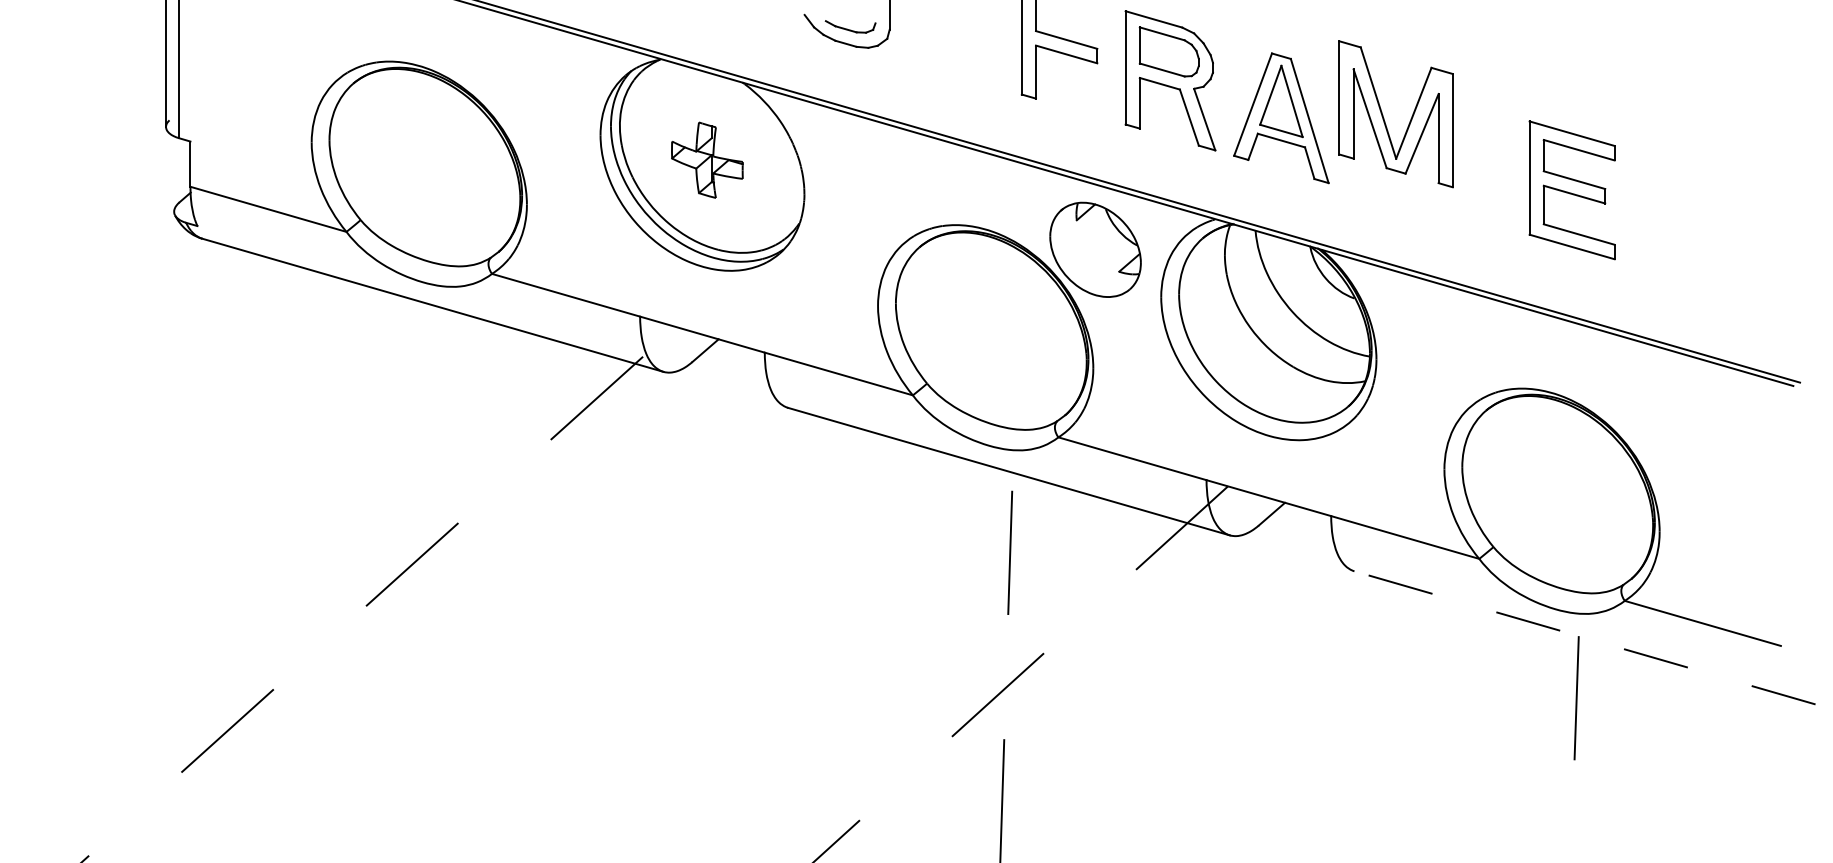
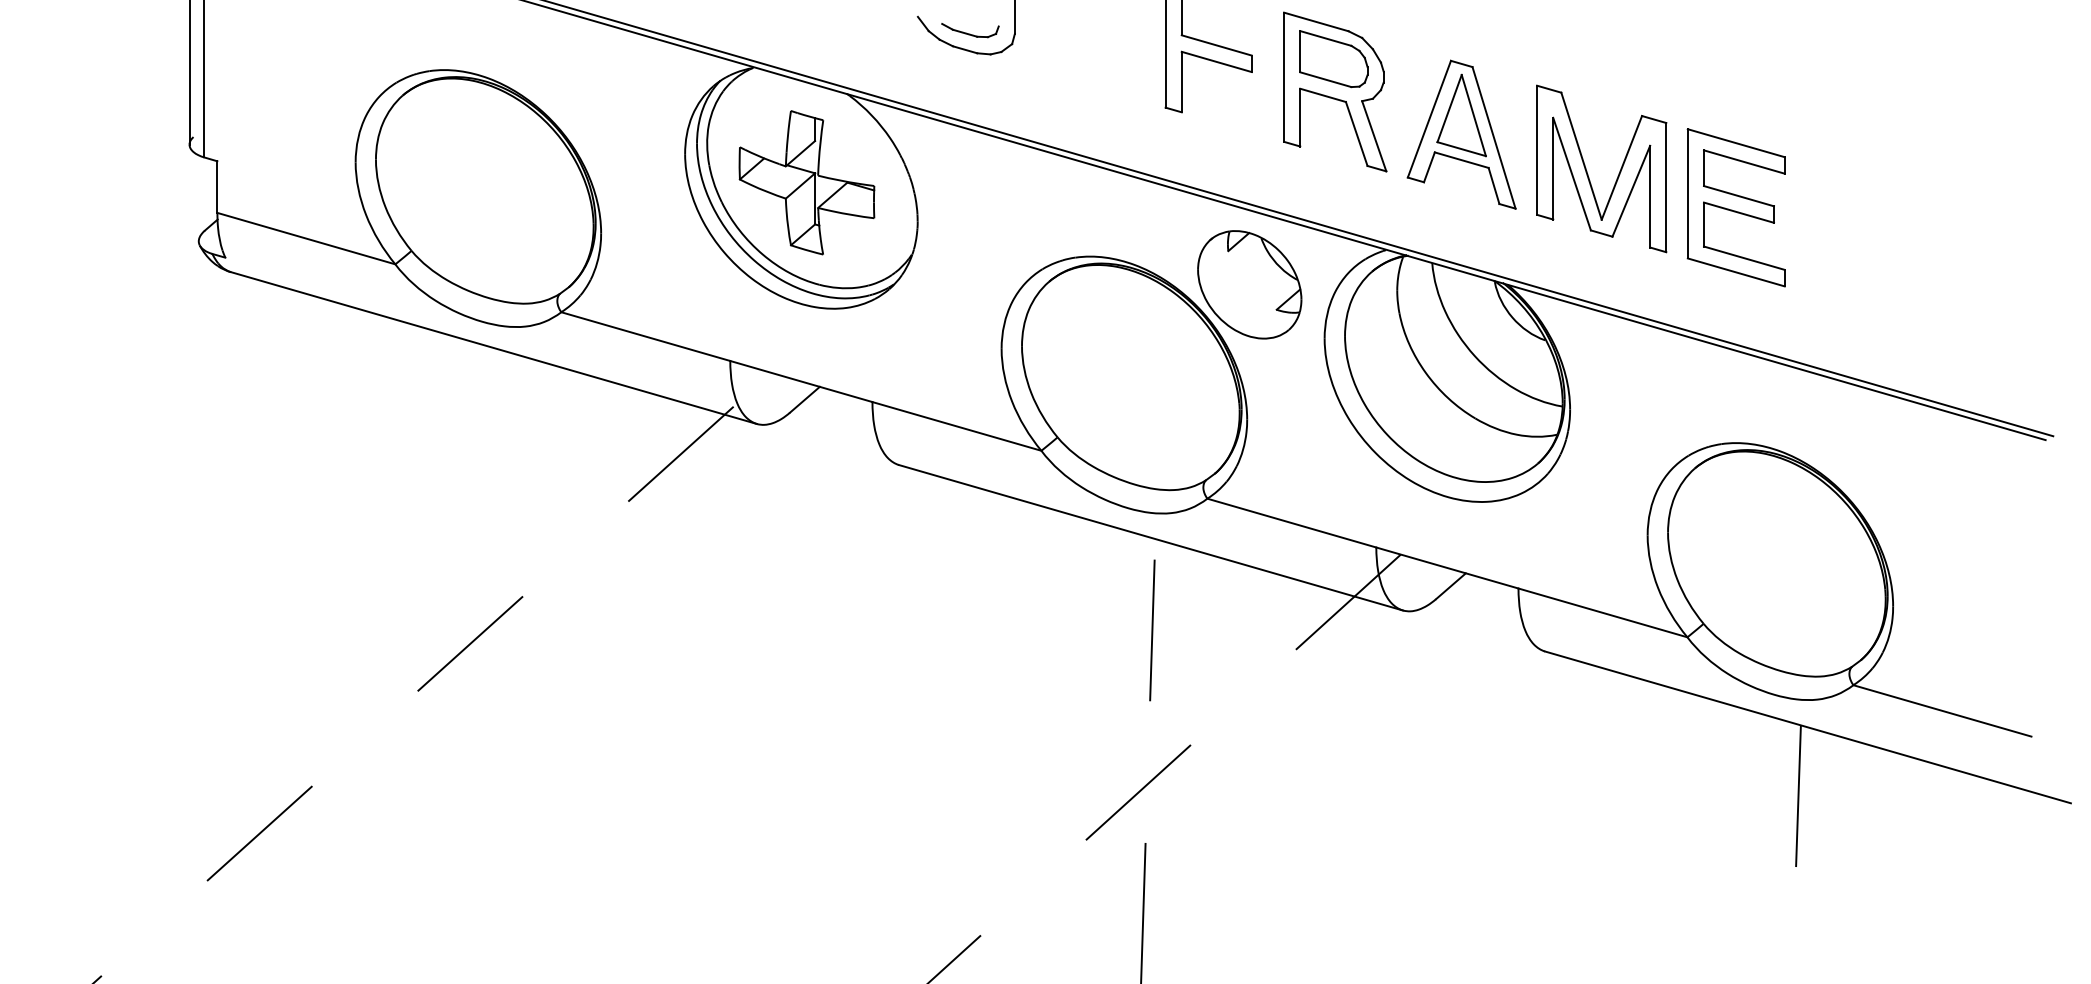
part: (1384, 118) -> (1588, 173), moved
part: (707, 159) -> (807, 181), size x1.67
part: (1571, 190) -> (1735, 207), moved
line: (1585, 637) -> (1808, 726), dashed -> solid

